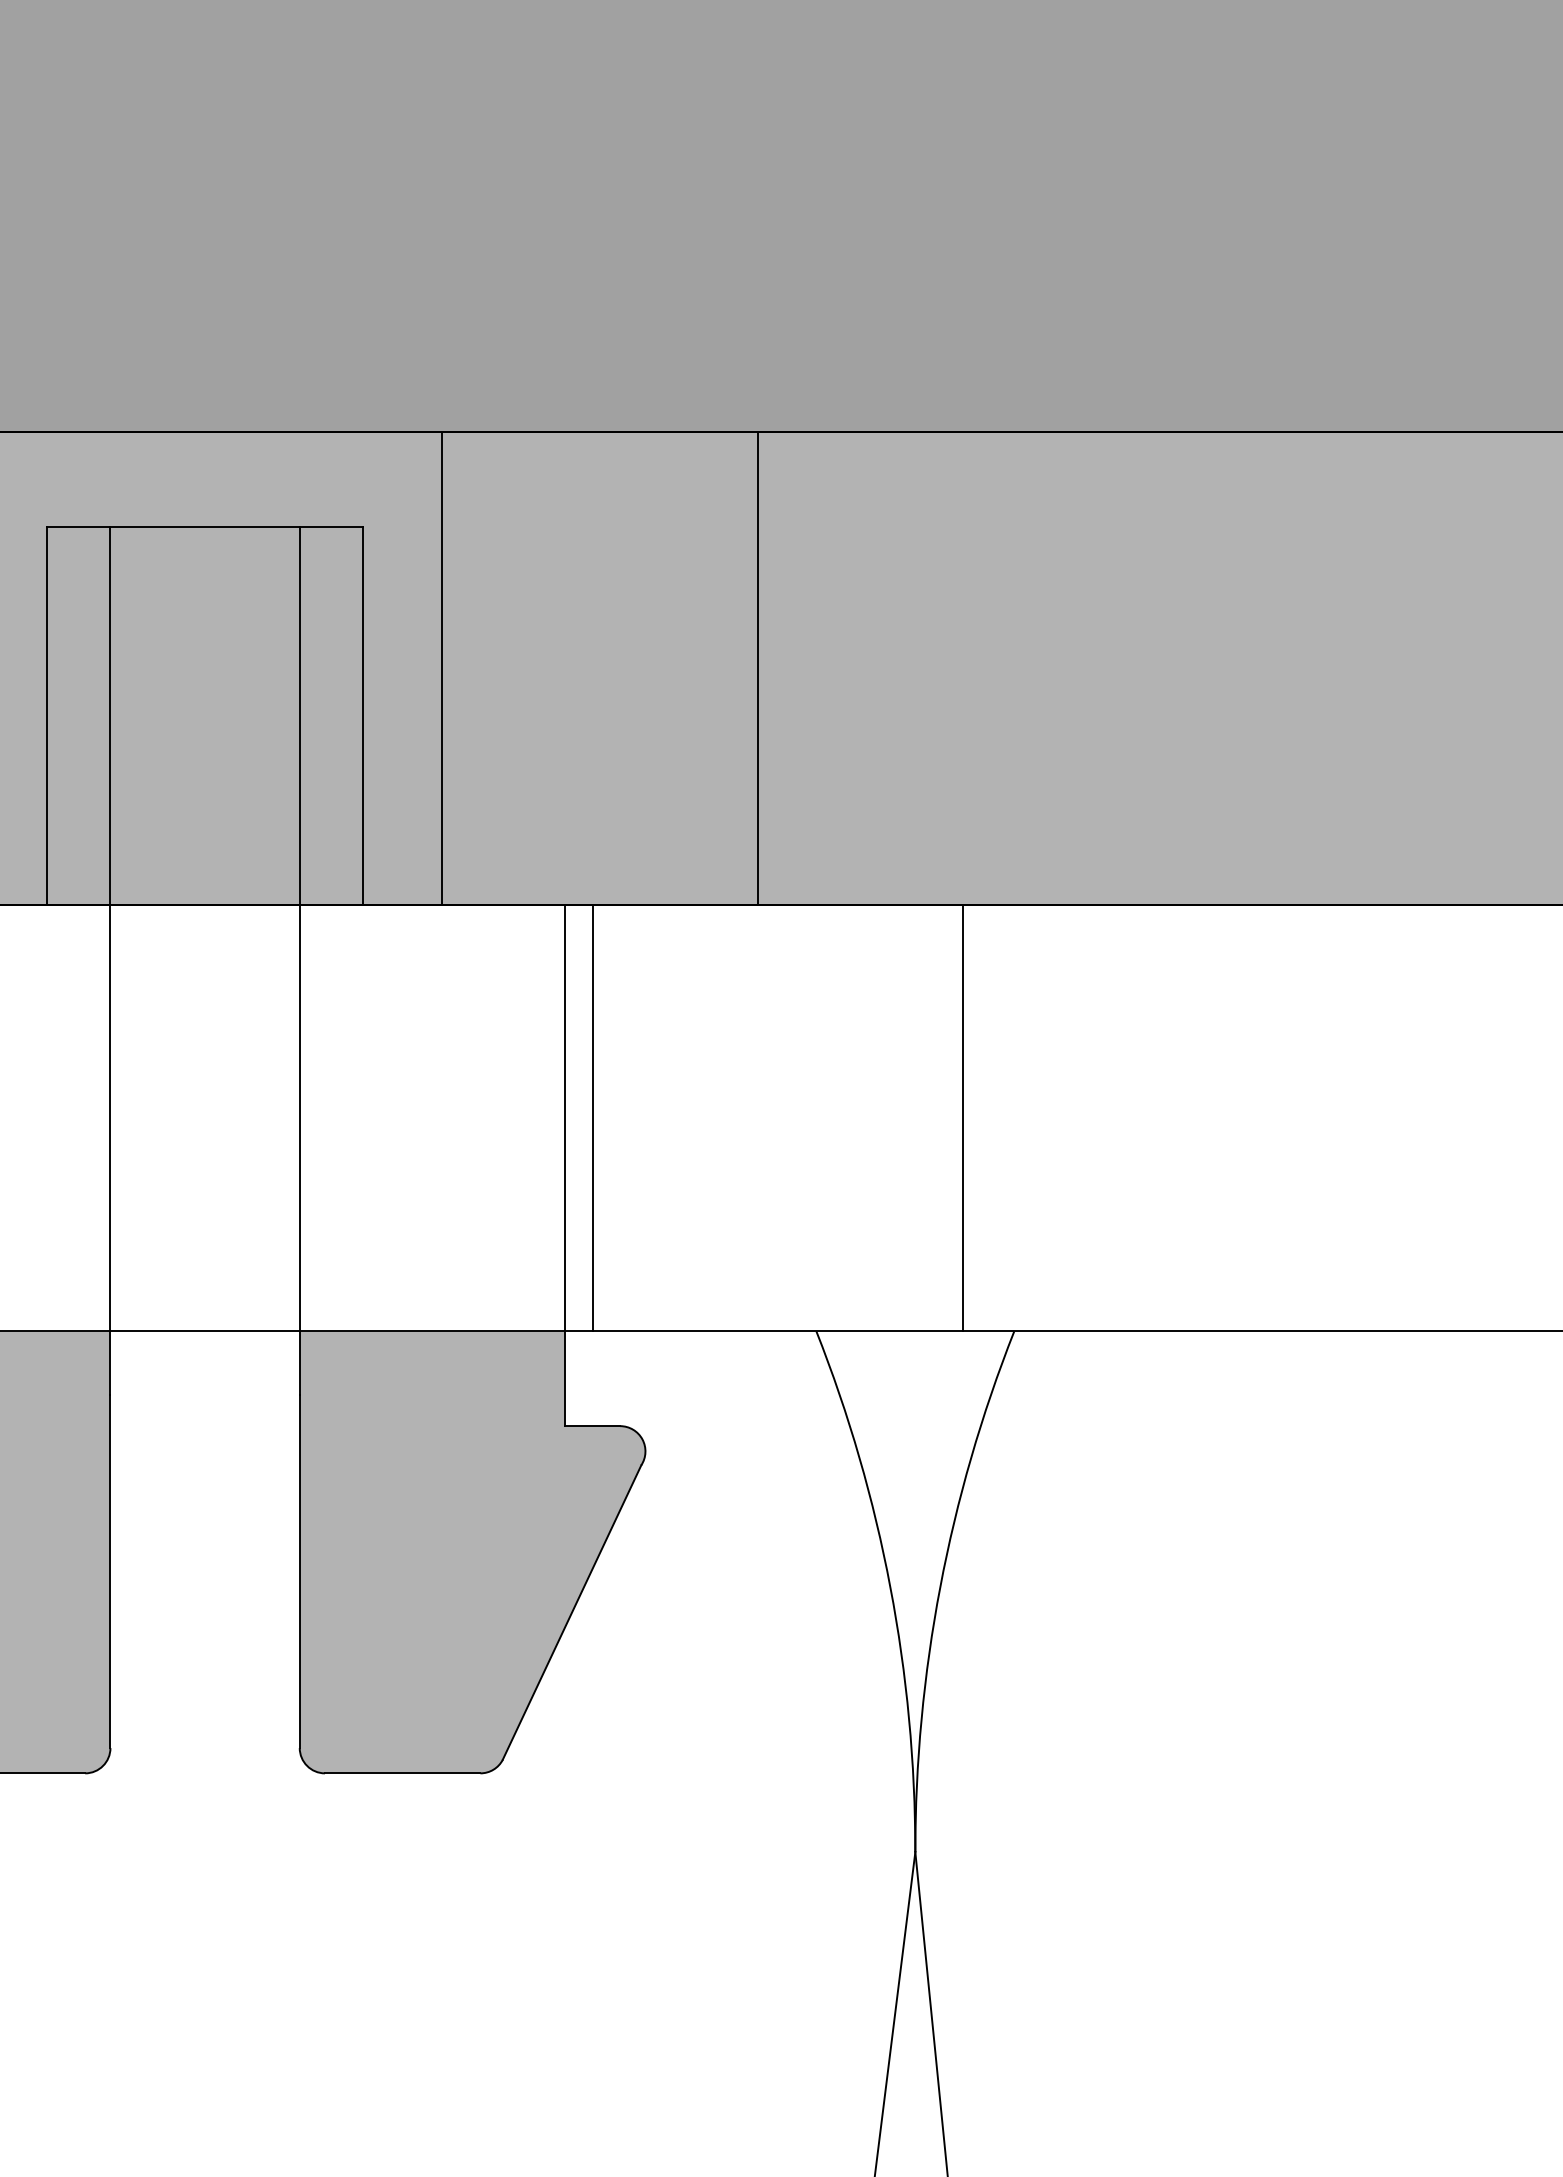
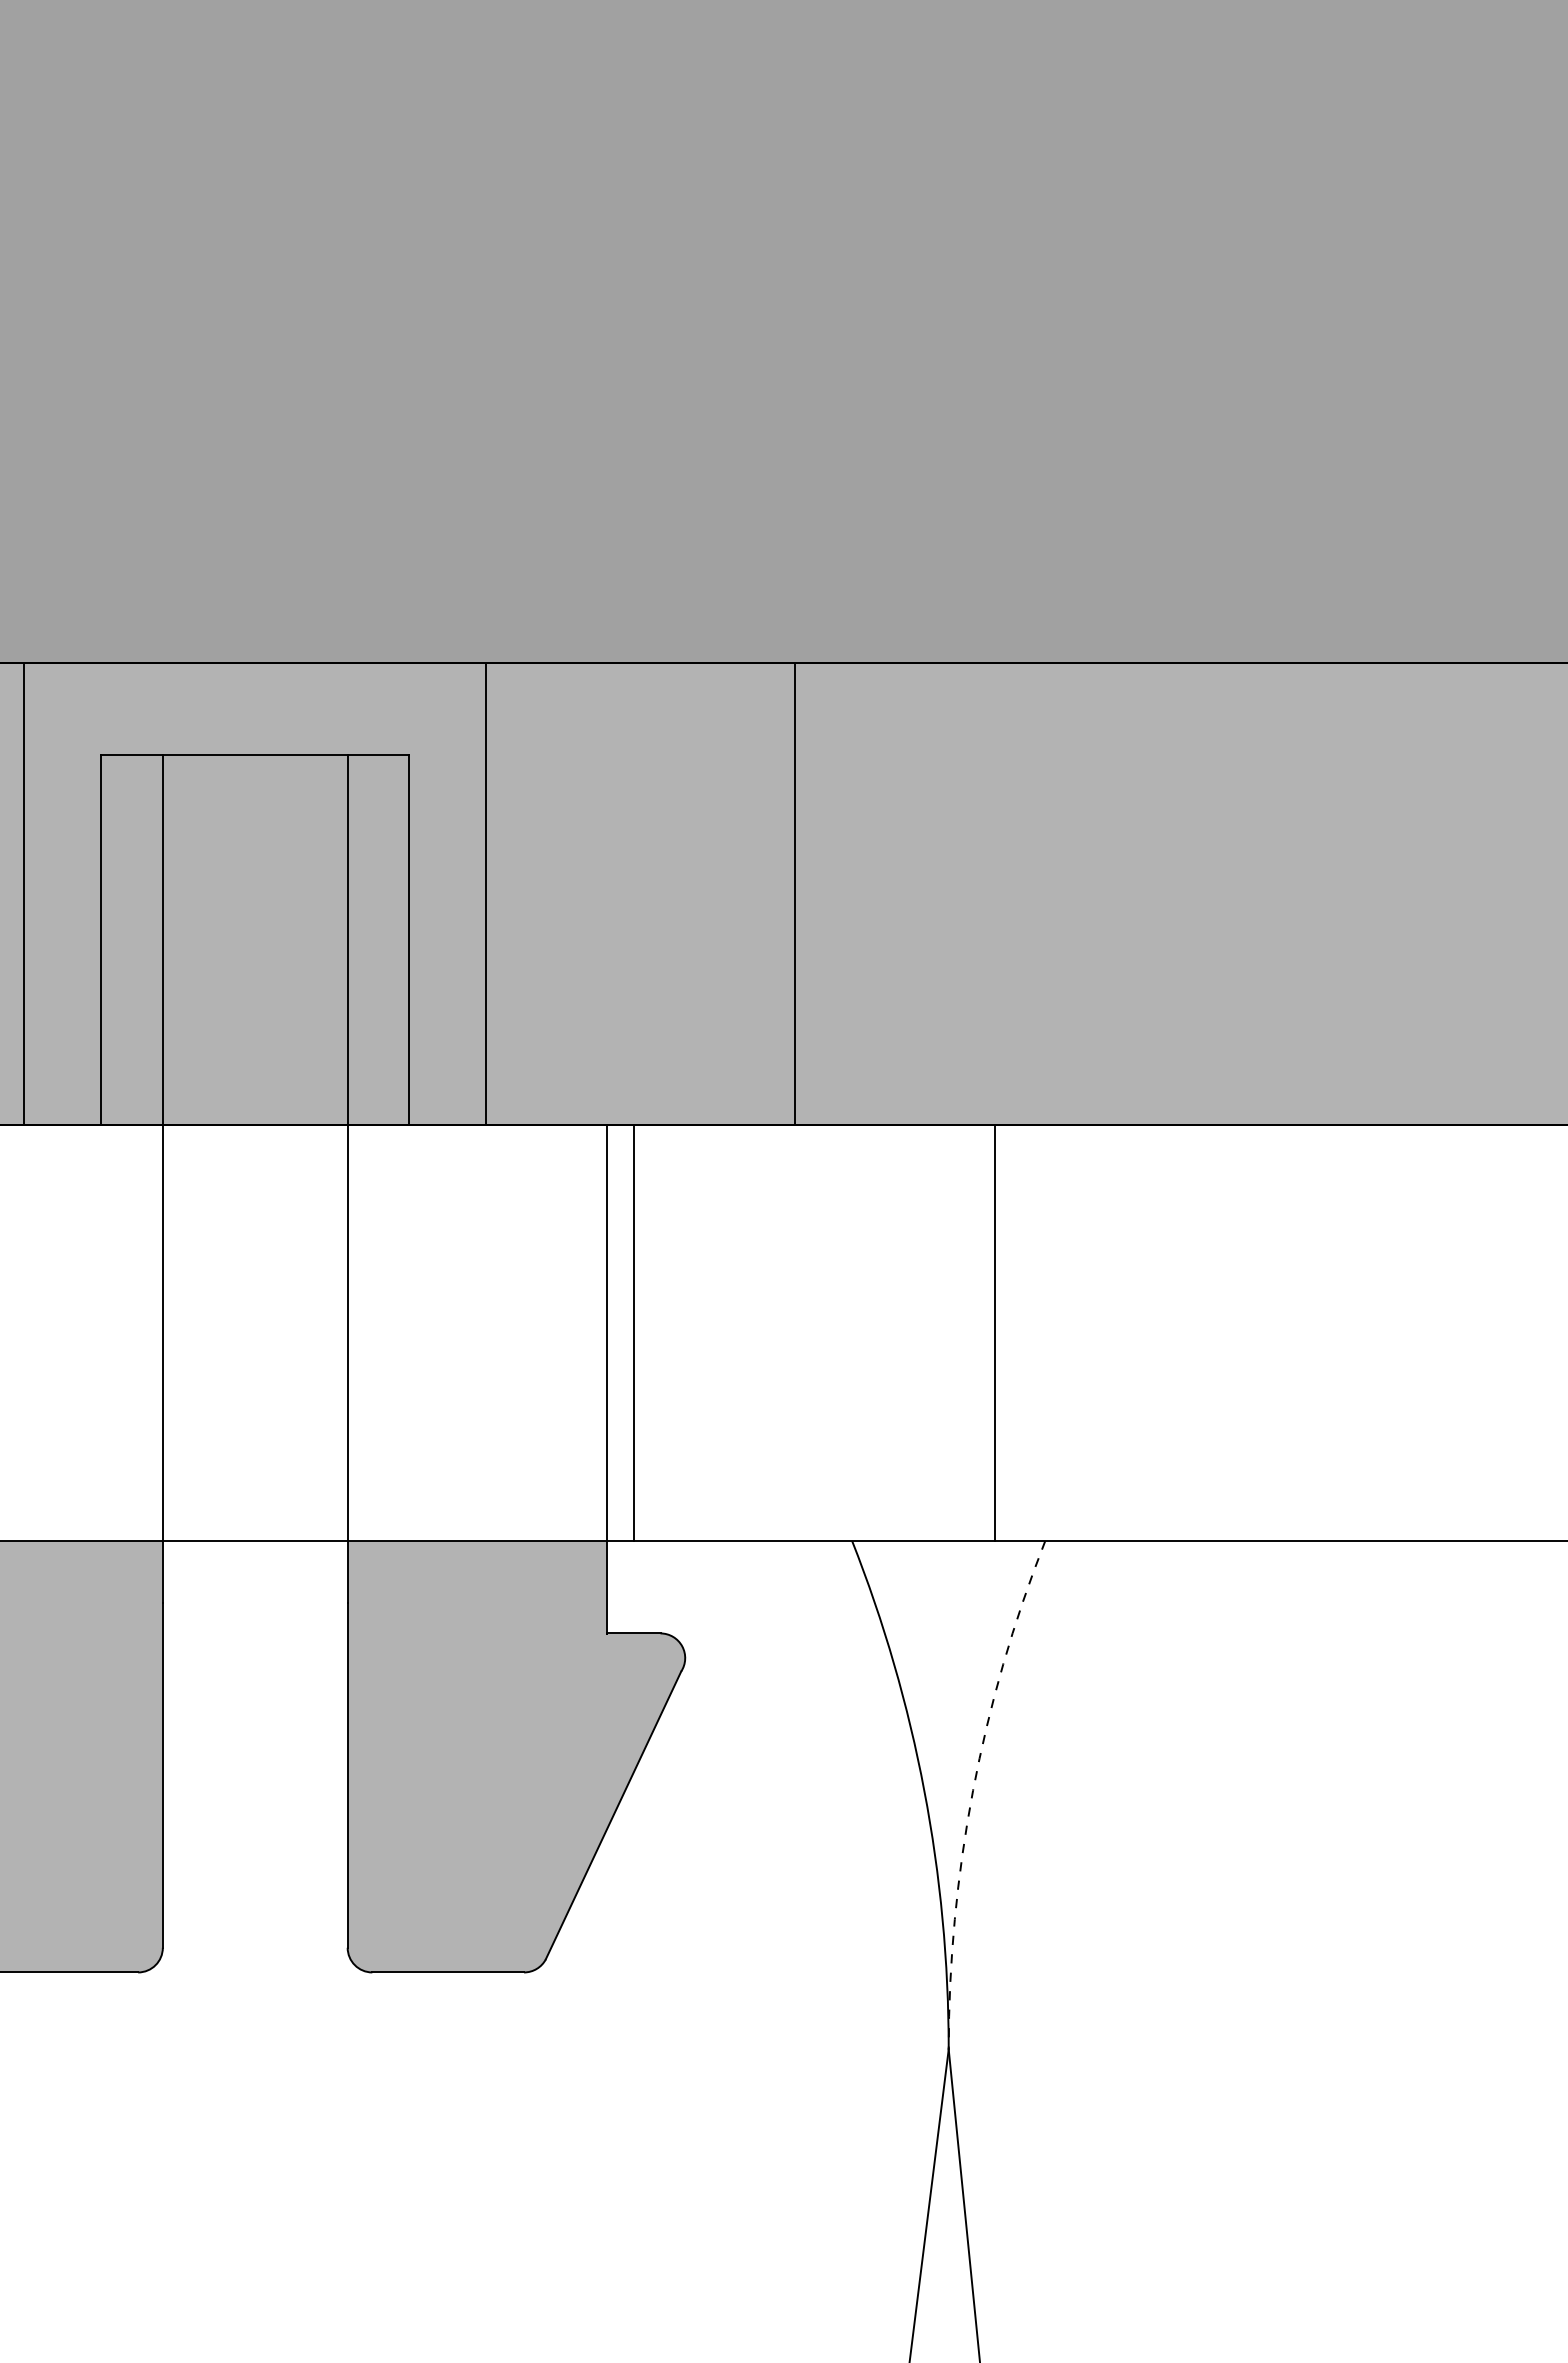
arc: (940, 1587) -> (973, 1790), solid -> dashed

